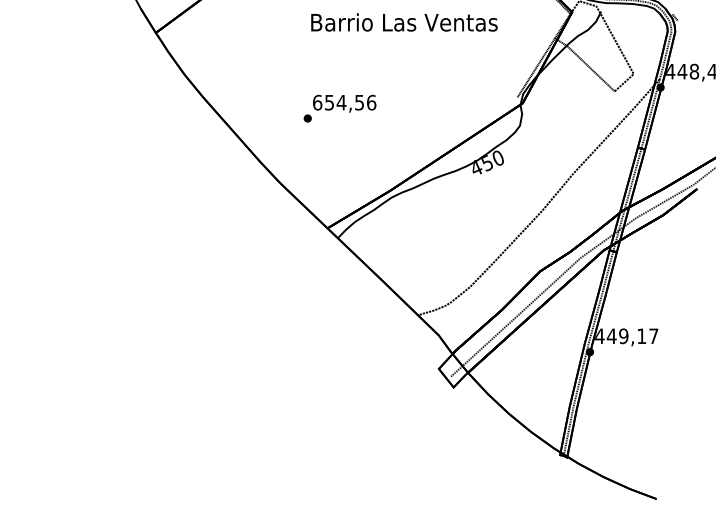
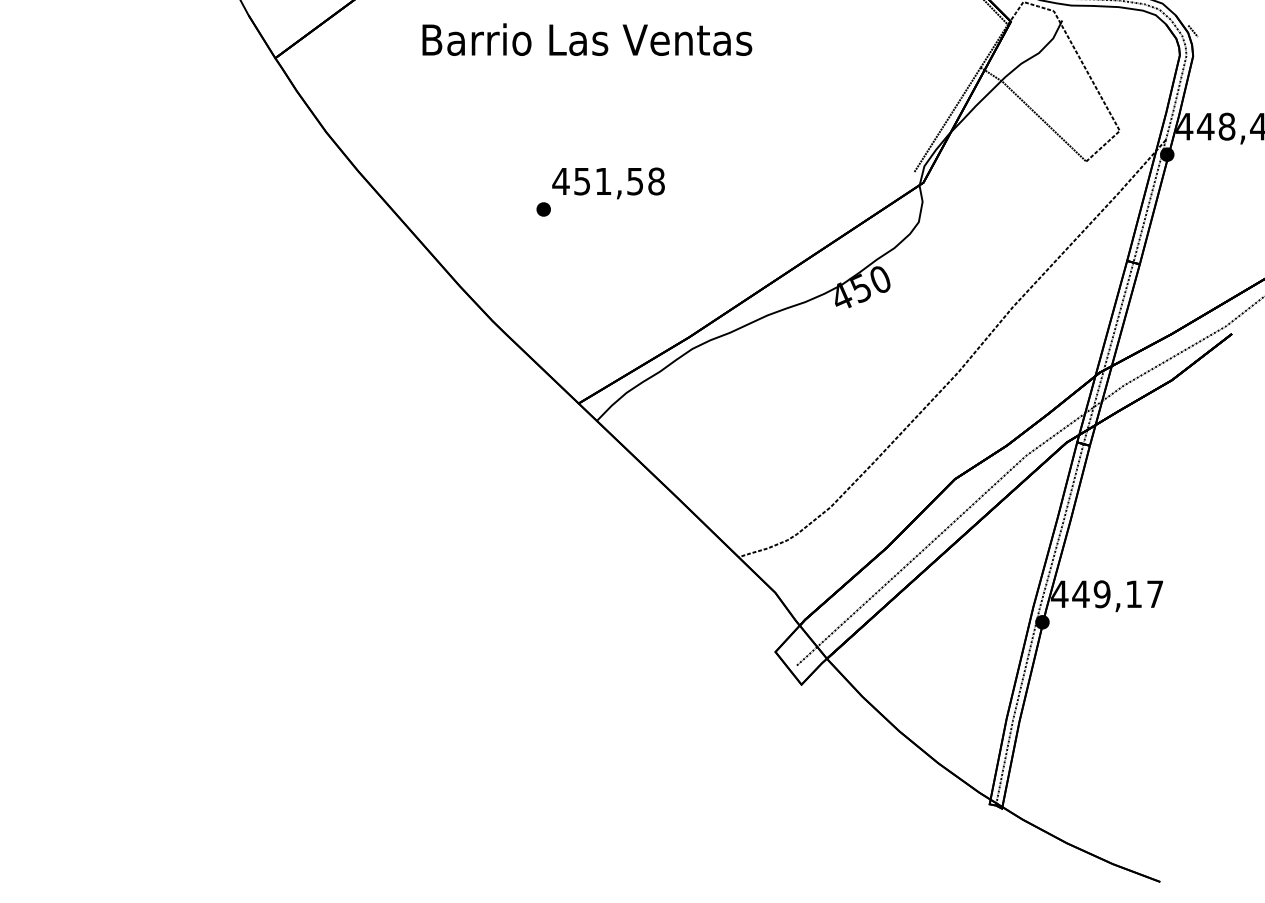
text: (404, 22) -> (587, 39), moved
text: (344, 102) -> (608, 181), 654,56 -> 451,58

